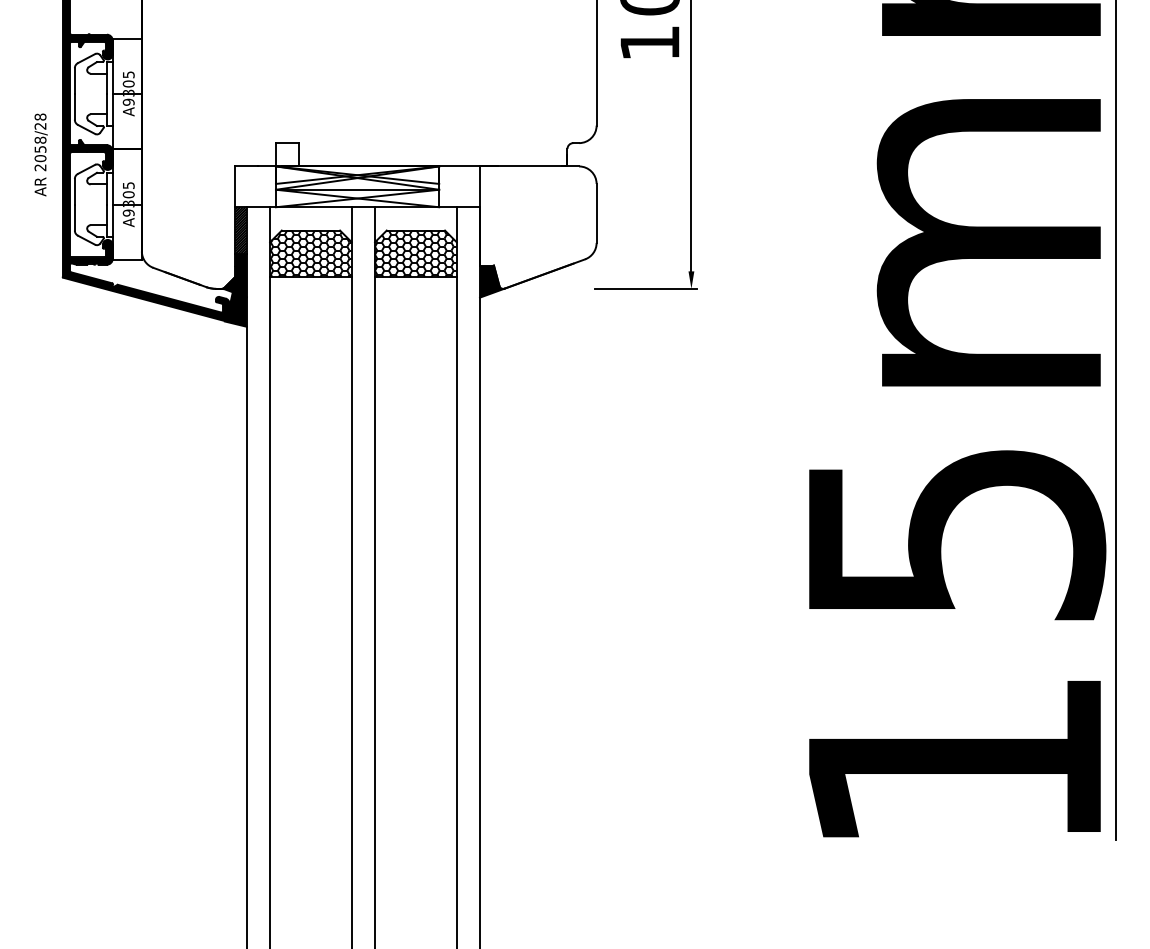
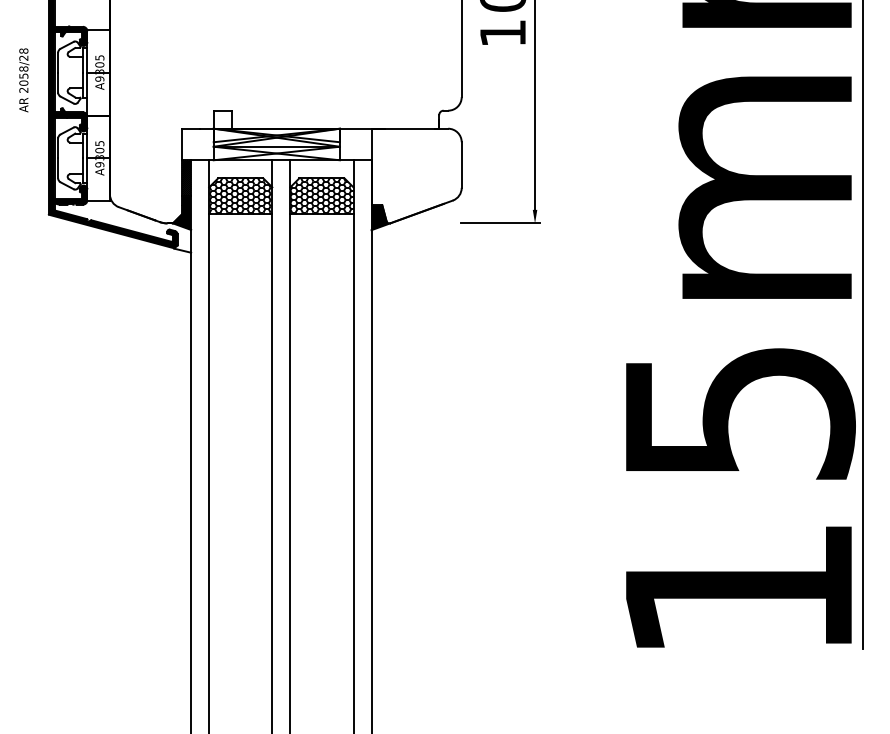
text: (40, 154) -> (23, 80), moved
fill: (235, 301) -> (182, 233), removed

